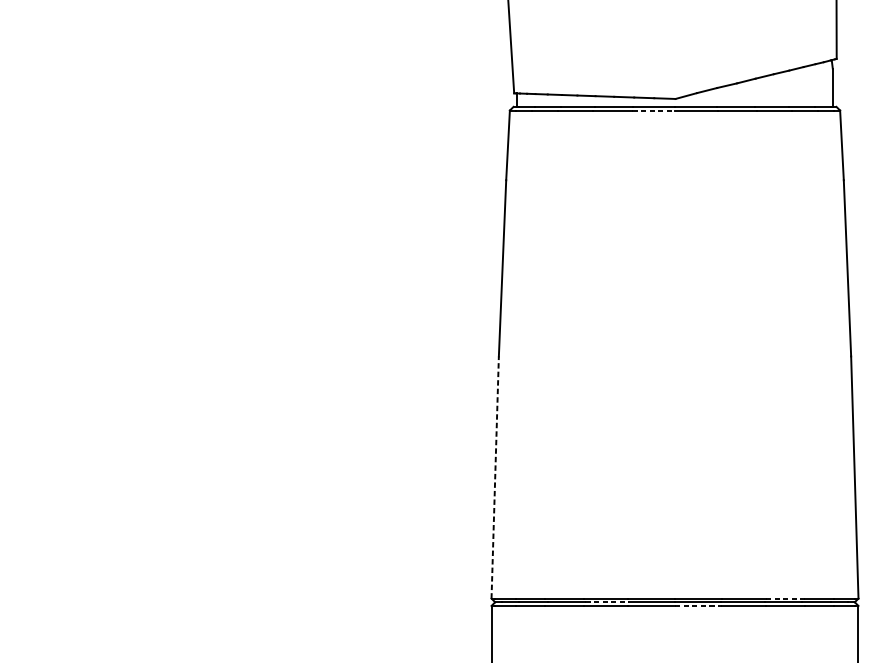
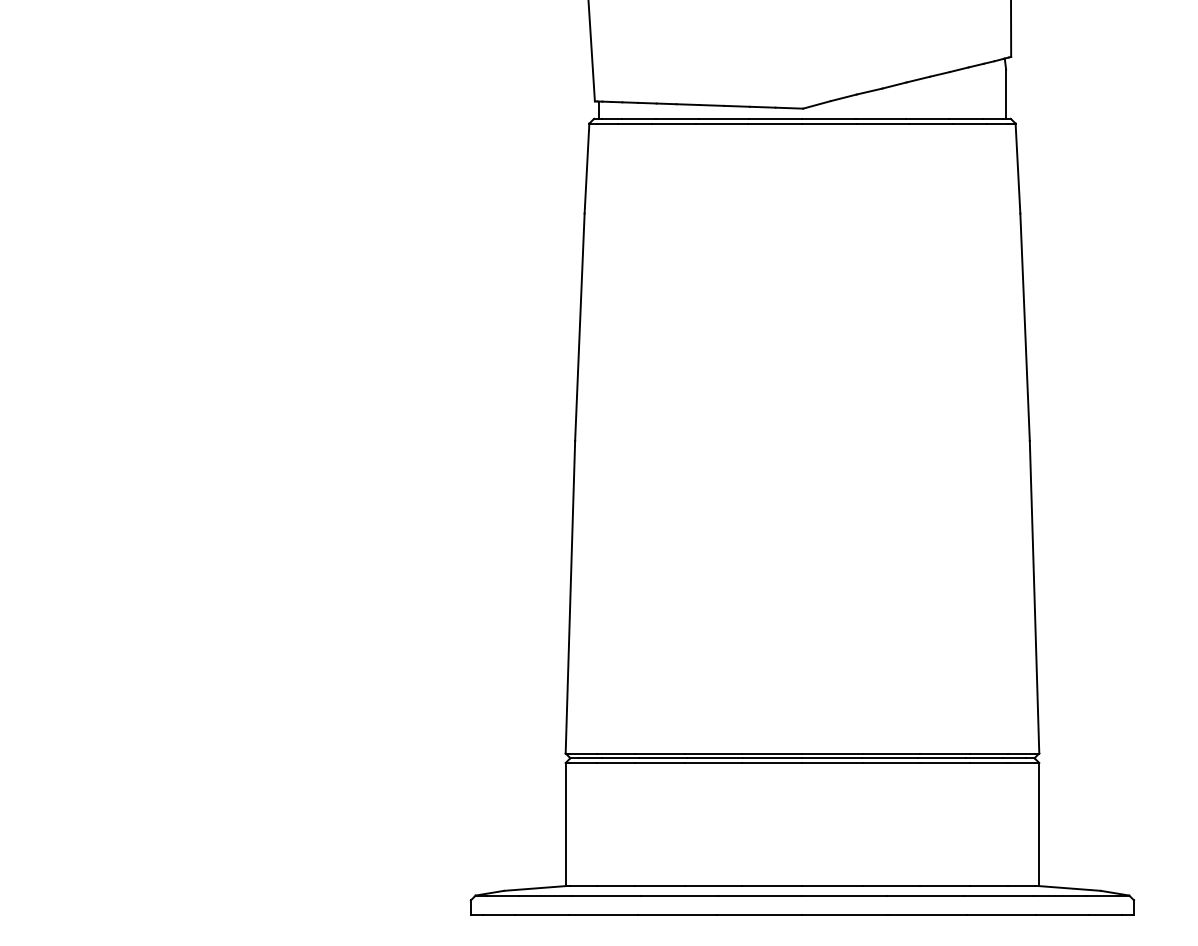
line: (654, 110) -> (775, 123), dashed -> solid
line: (495, 476) -> (570, 596), dashed -> solid
line: (785, 598) -> (945, 753), dashed -> solid
line: (606, 602) -> (714, 758), dashed -> solid
line: (699, 605) -> (833, 762), dashed -> solid

